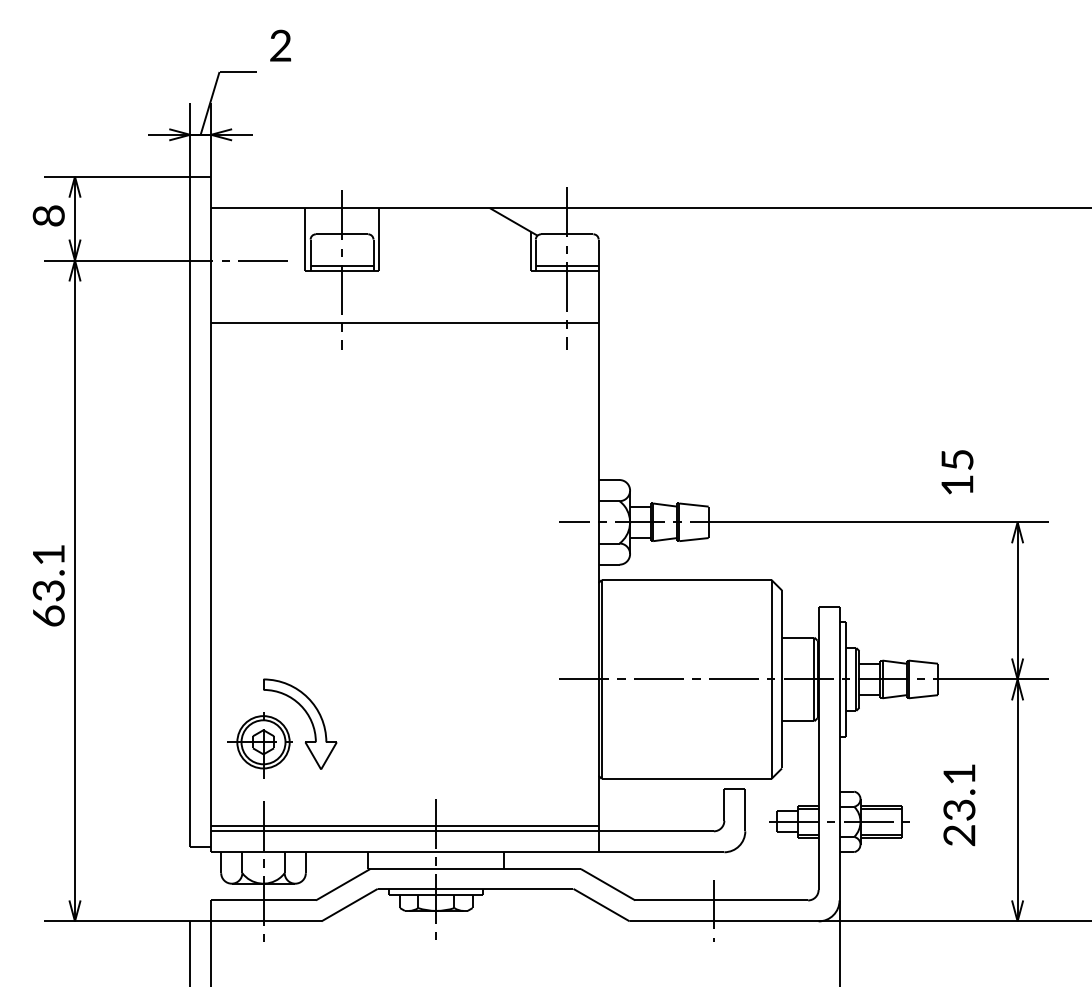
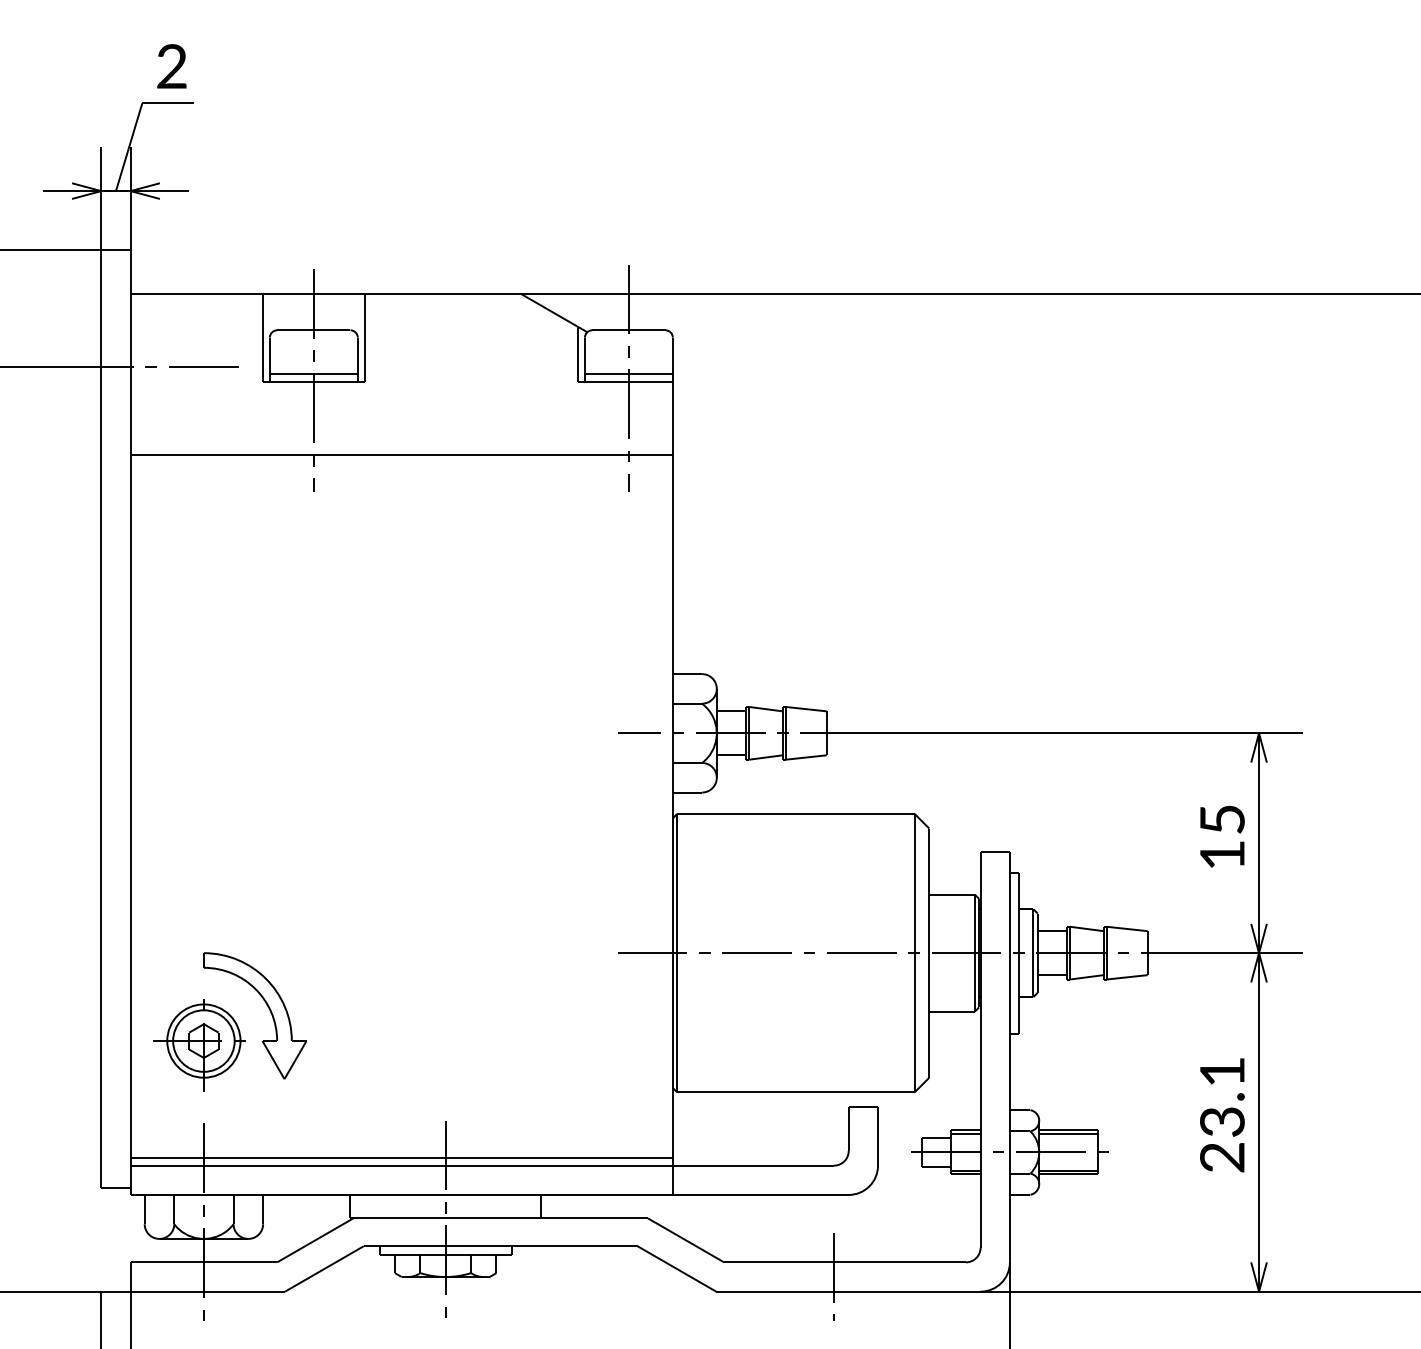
text: (280, 45) -> (171, 66), moved
text: (957, 472) -> (1222, 837), moved
text: (959, 805) -> (1222, 1115), moved

